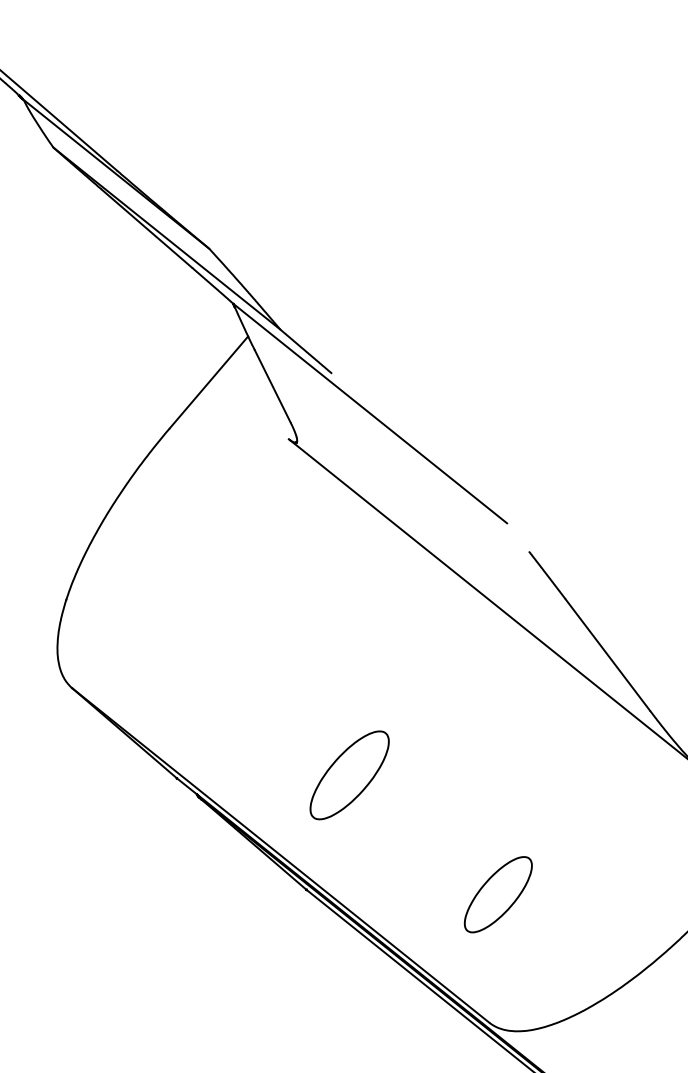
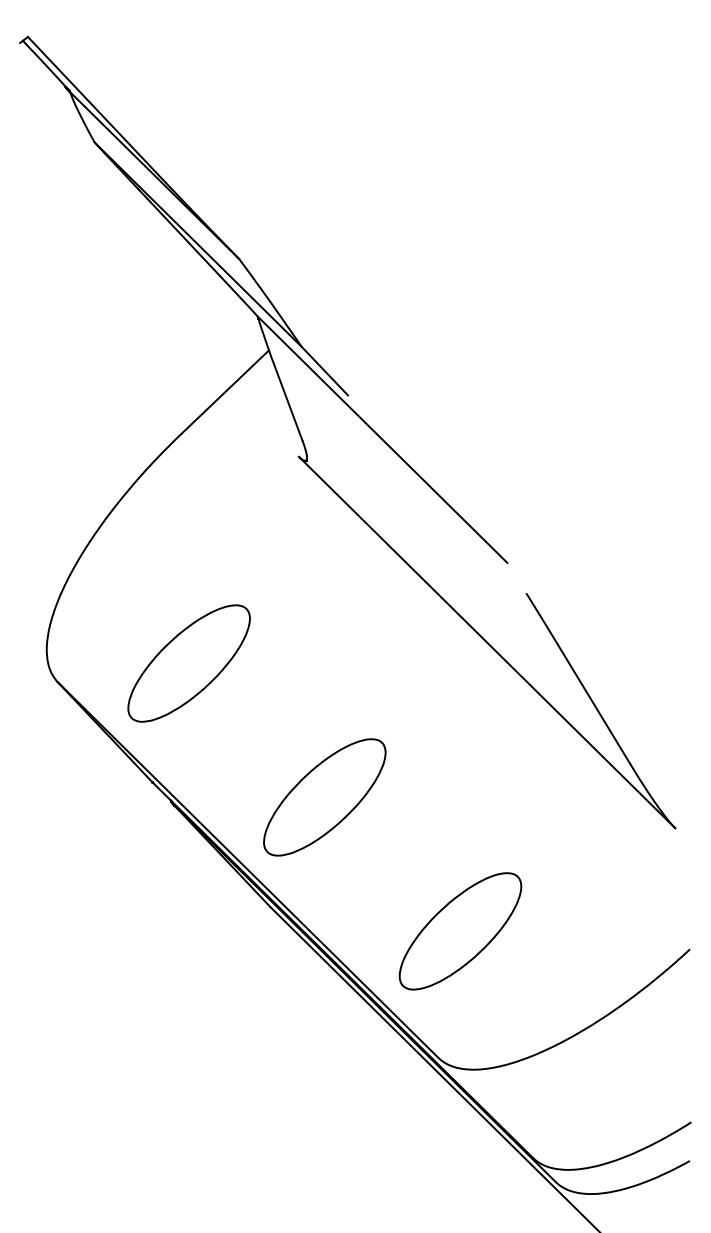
part: (200, 656) -> (188, 663), added
part: (349, 775) -> (324, 797), size x1.43
part: (498, 894) -> (460, 931), size x1.67

